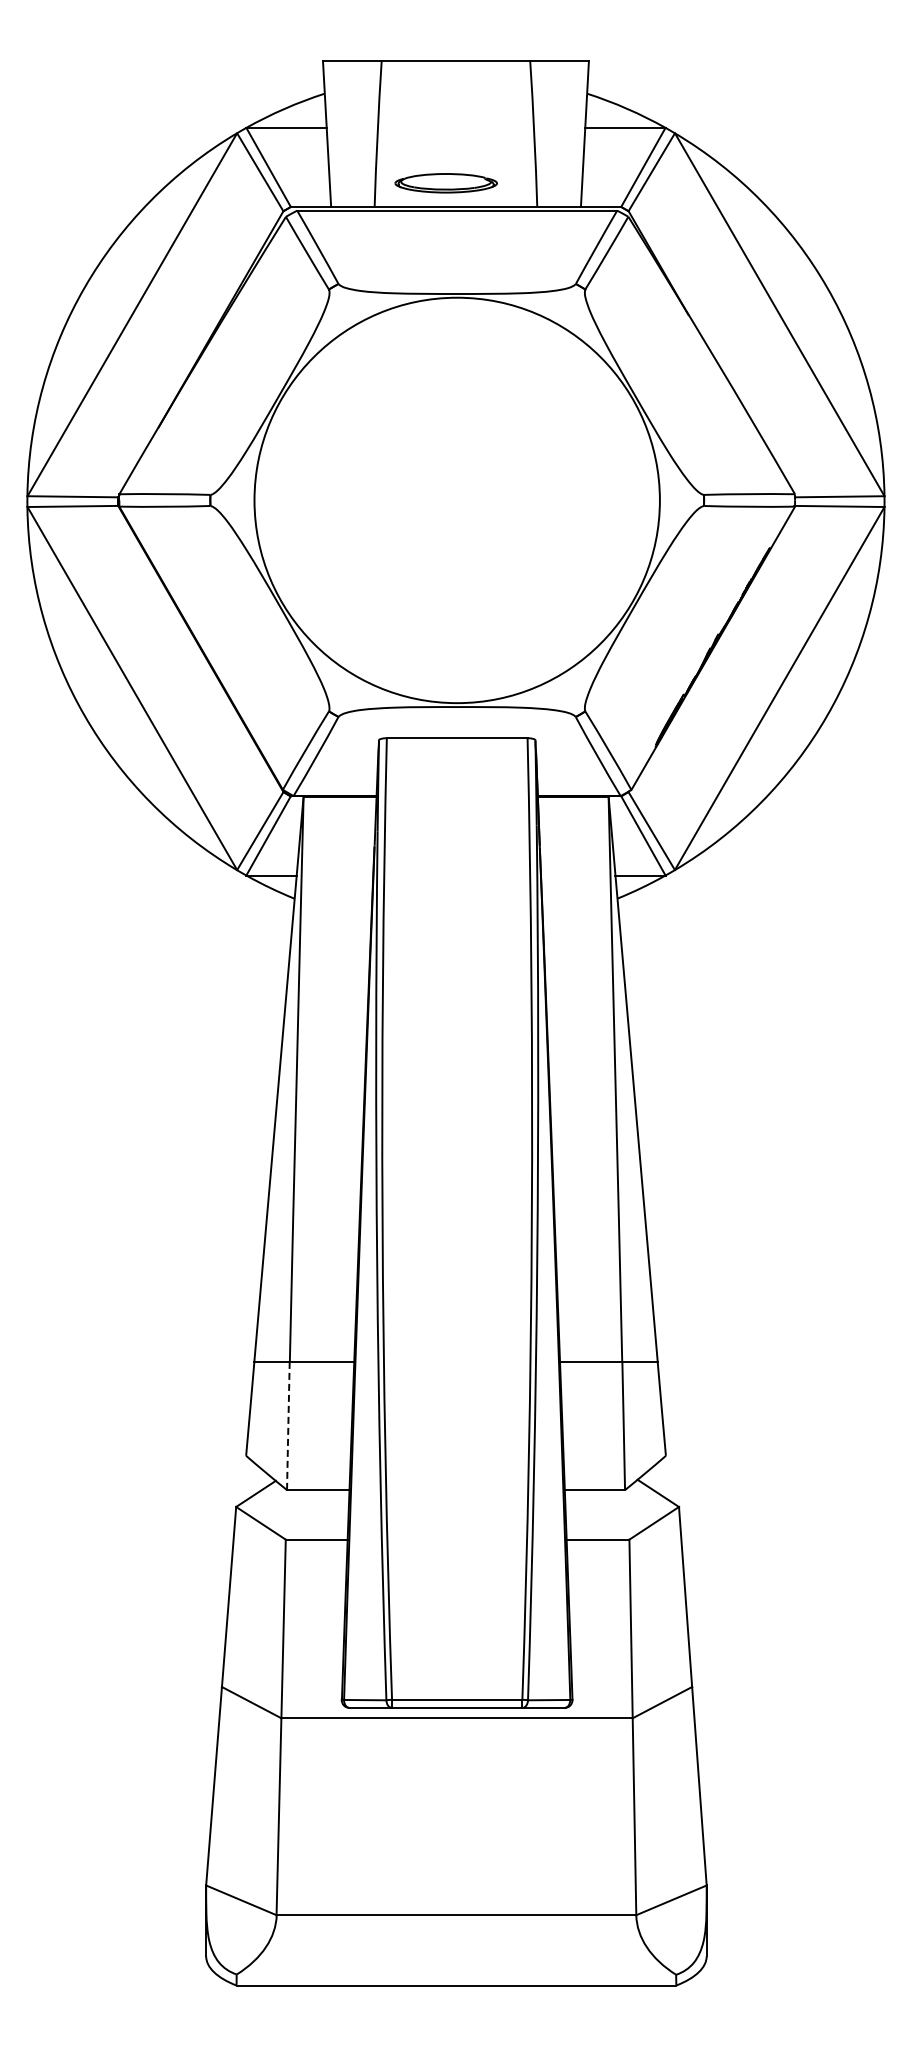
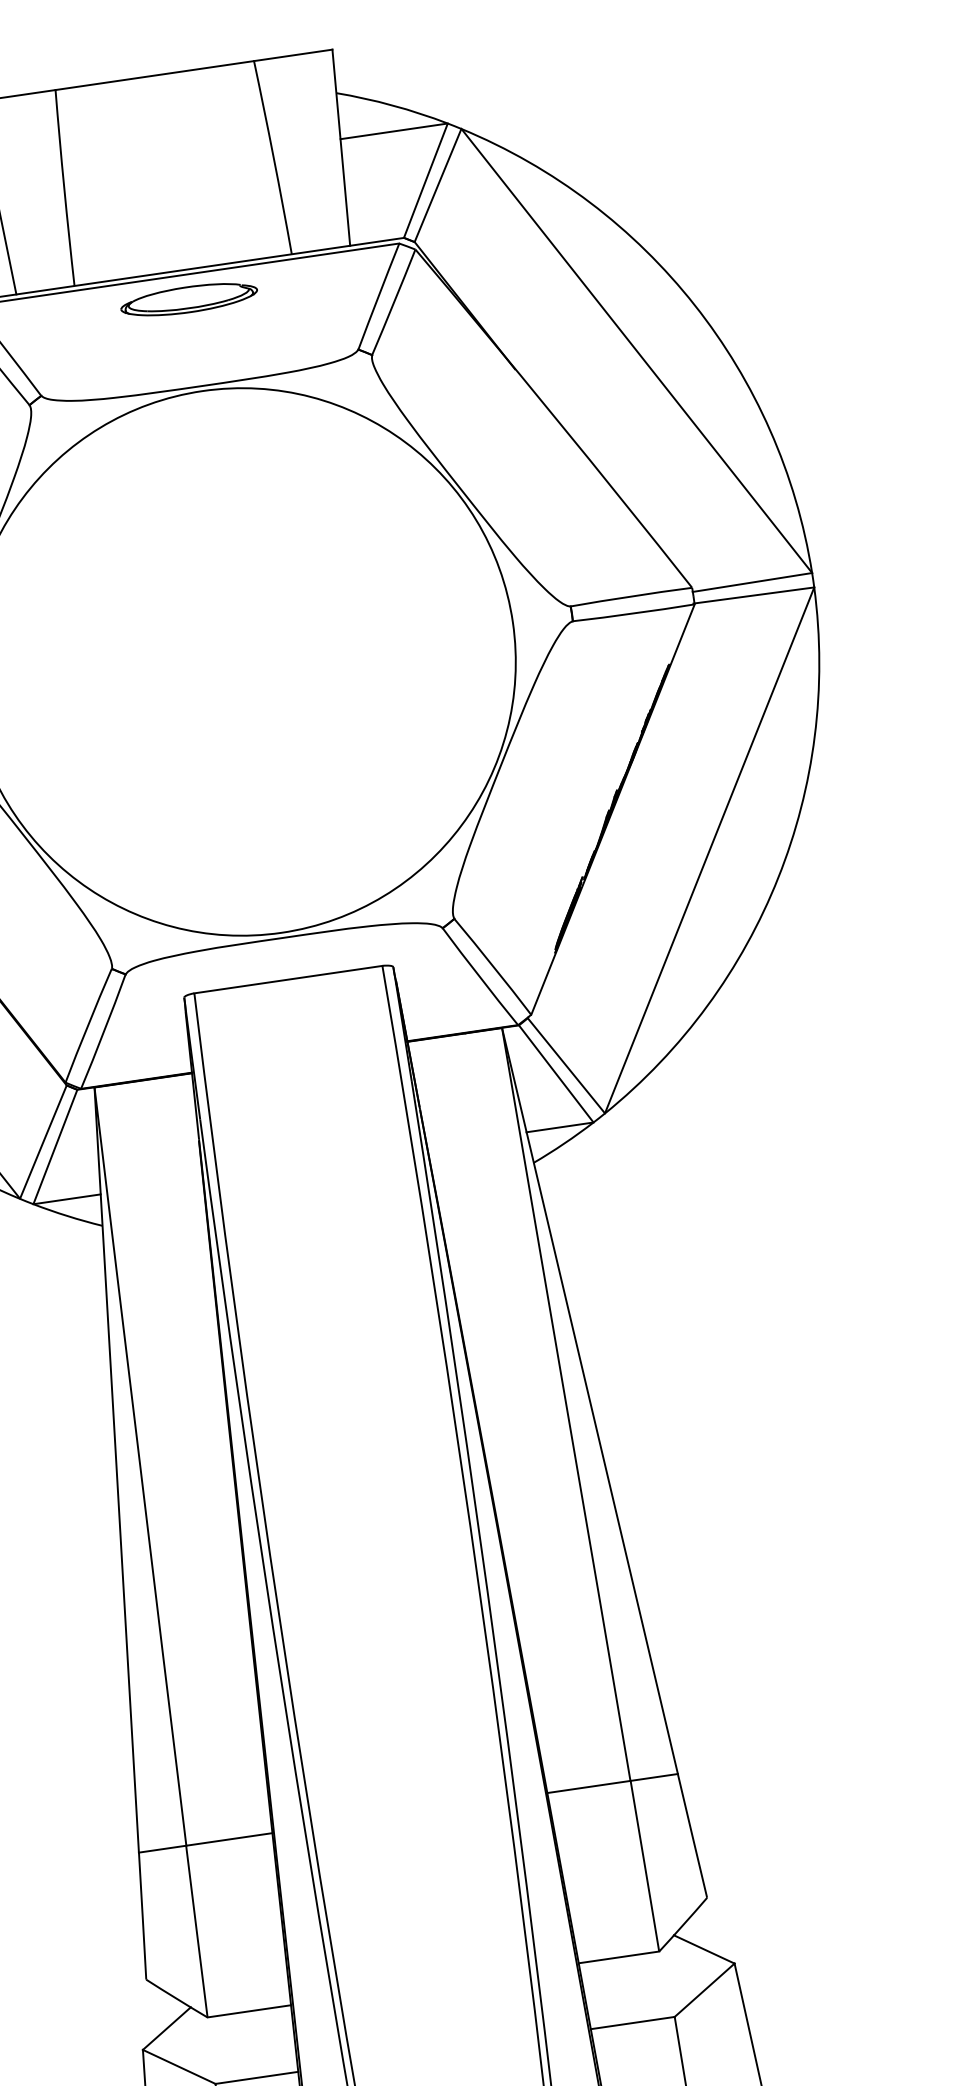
part: (445, 183) -> (188, 300), moved
arc: (288, 1425) -> (196, 1930), dashed -> solid

